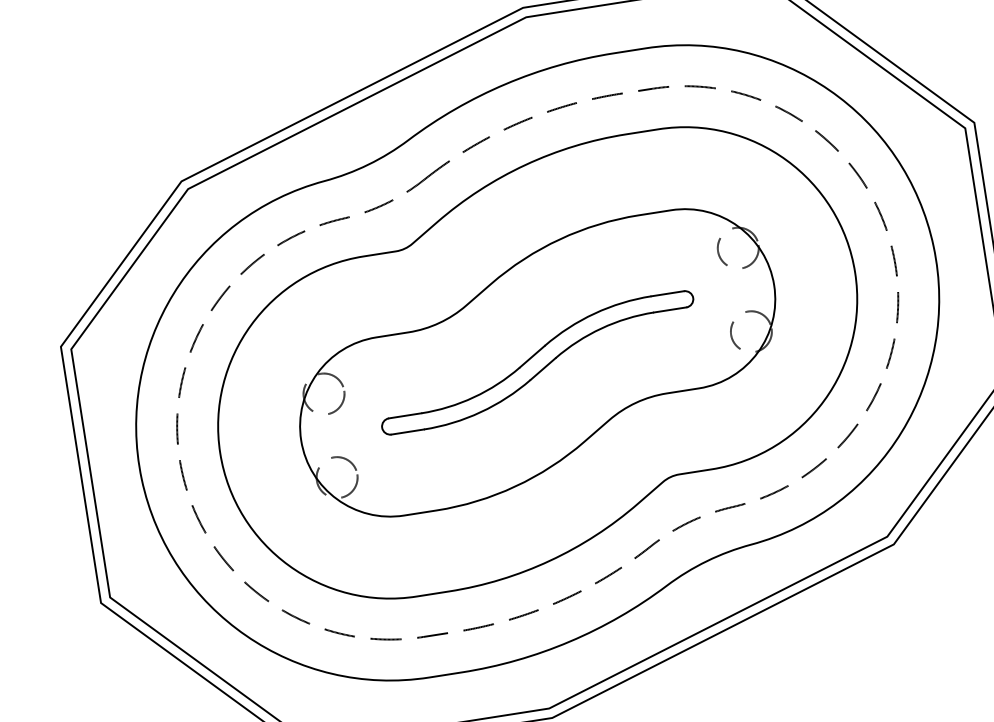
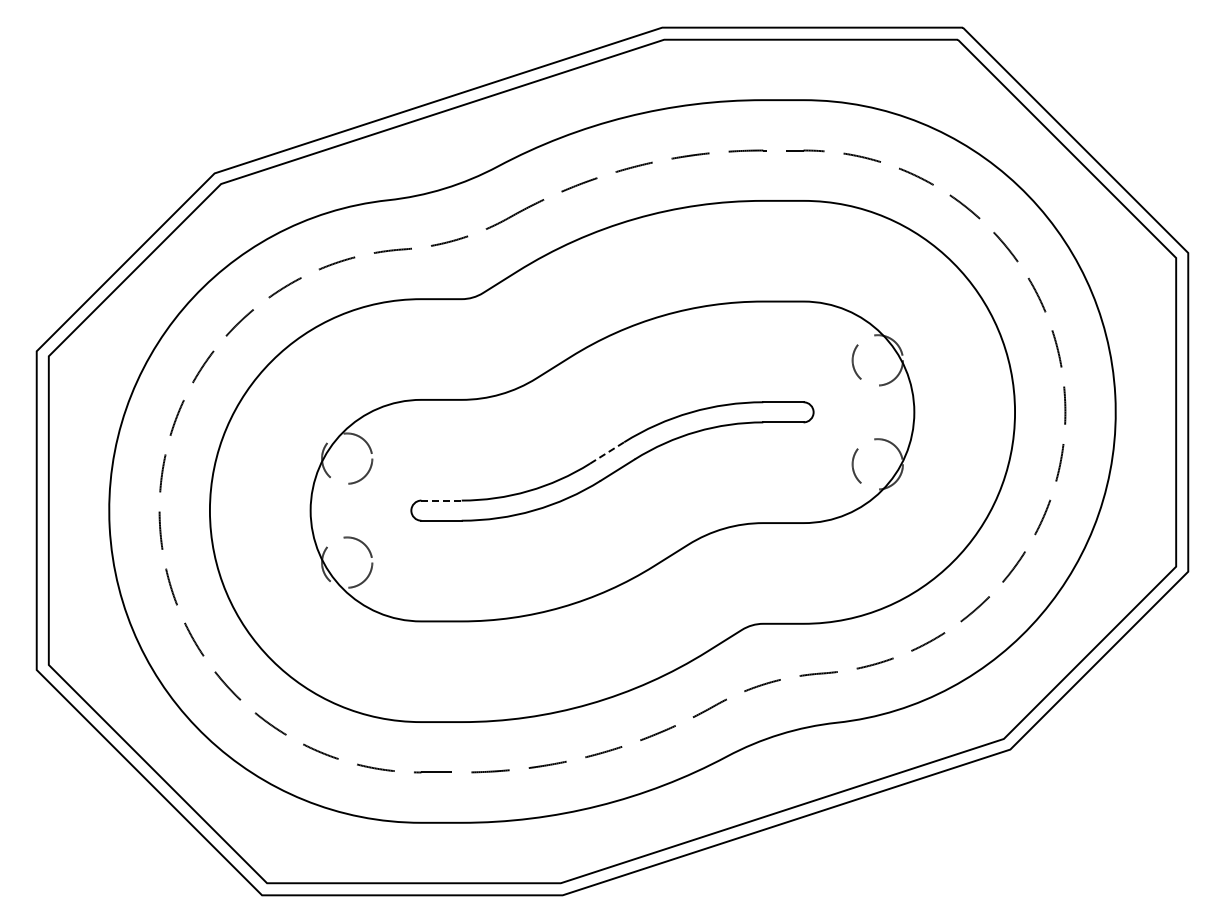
line: (532, 356) -> (607, 452), solid -> dashed
line: (405, 415) -> (442, 500), solid -> dashed

